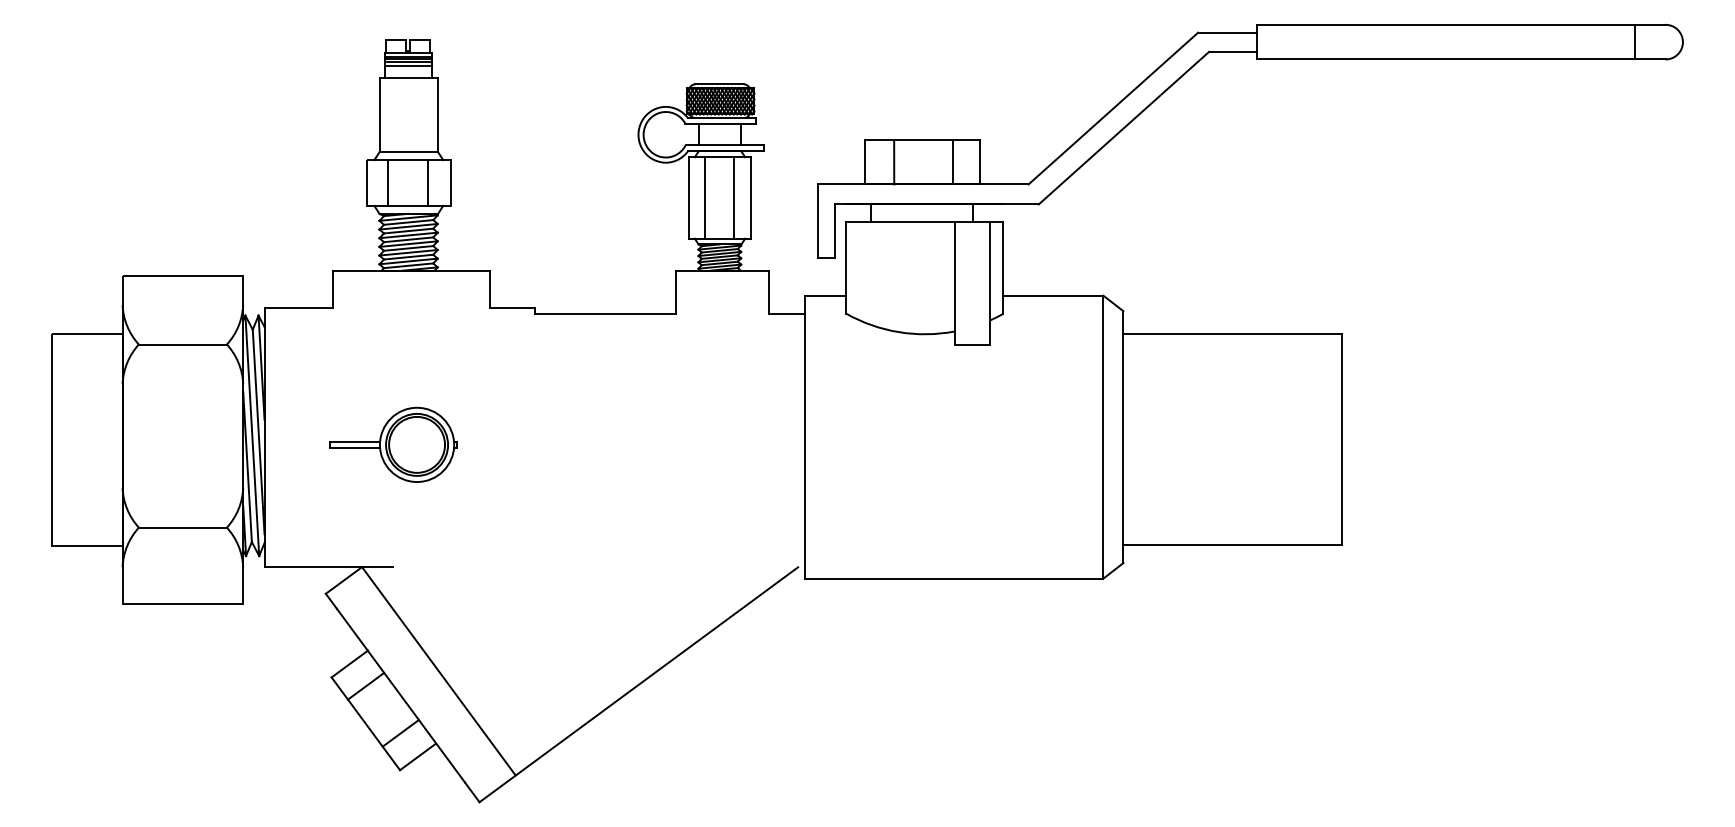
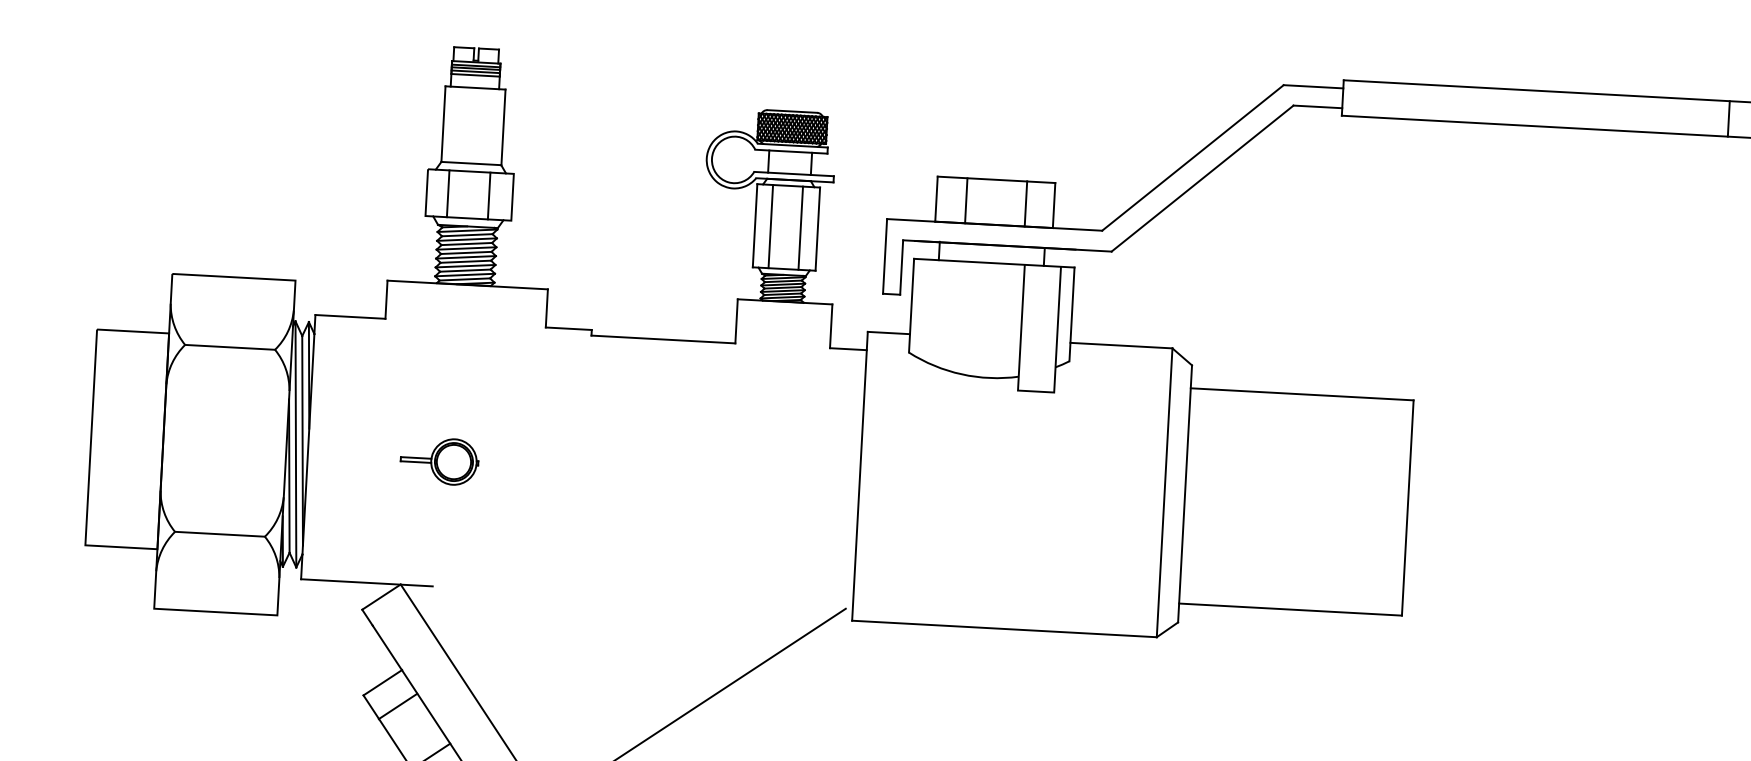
part: (393, 444) -> (439, 461), size x0.6

